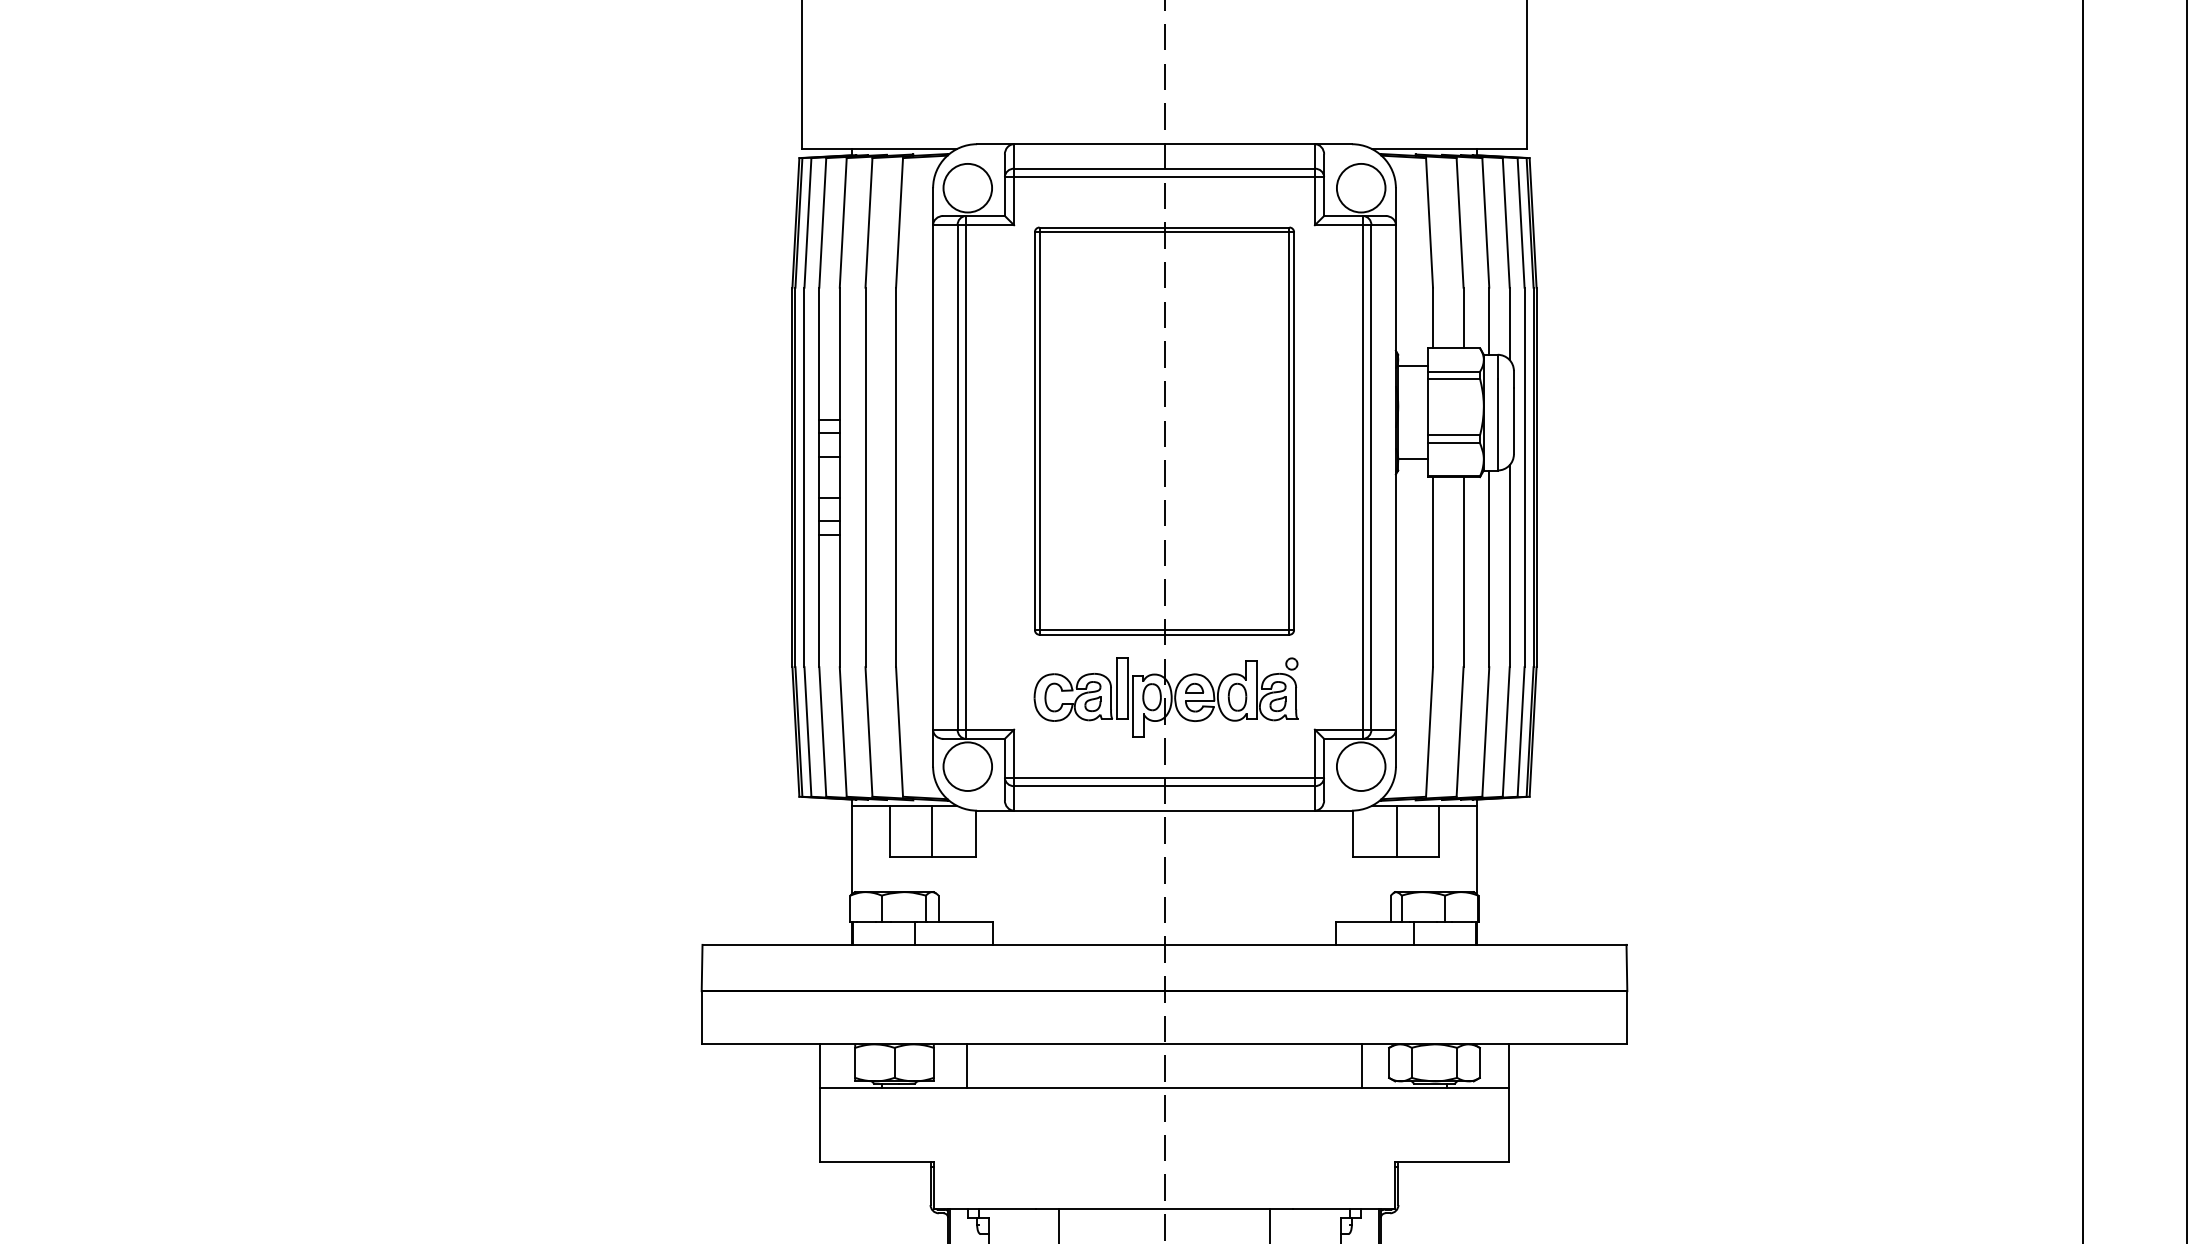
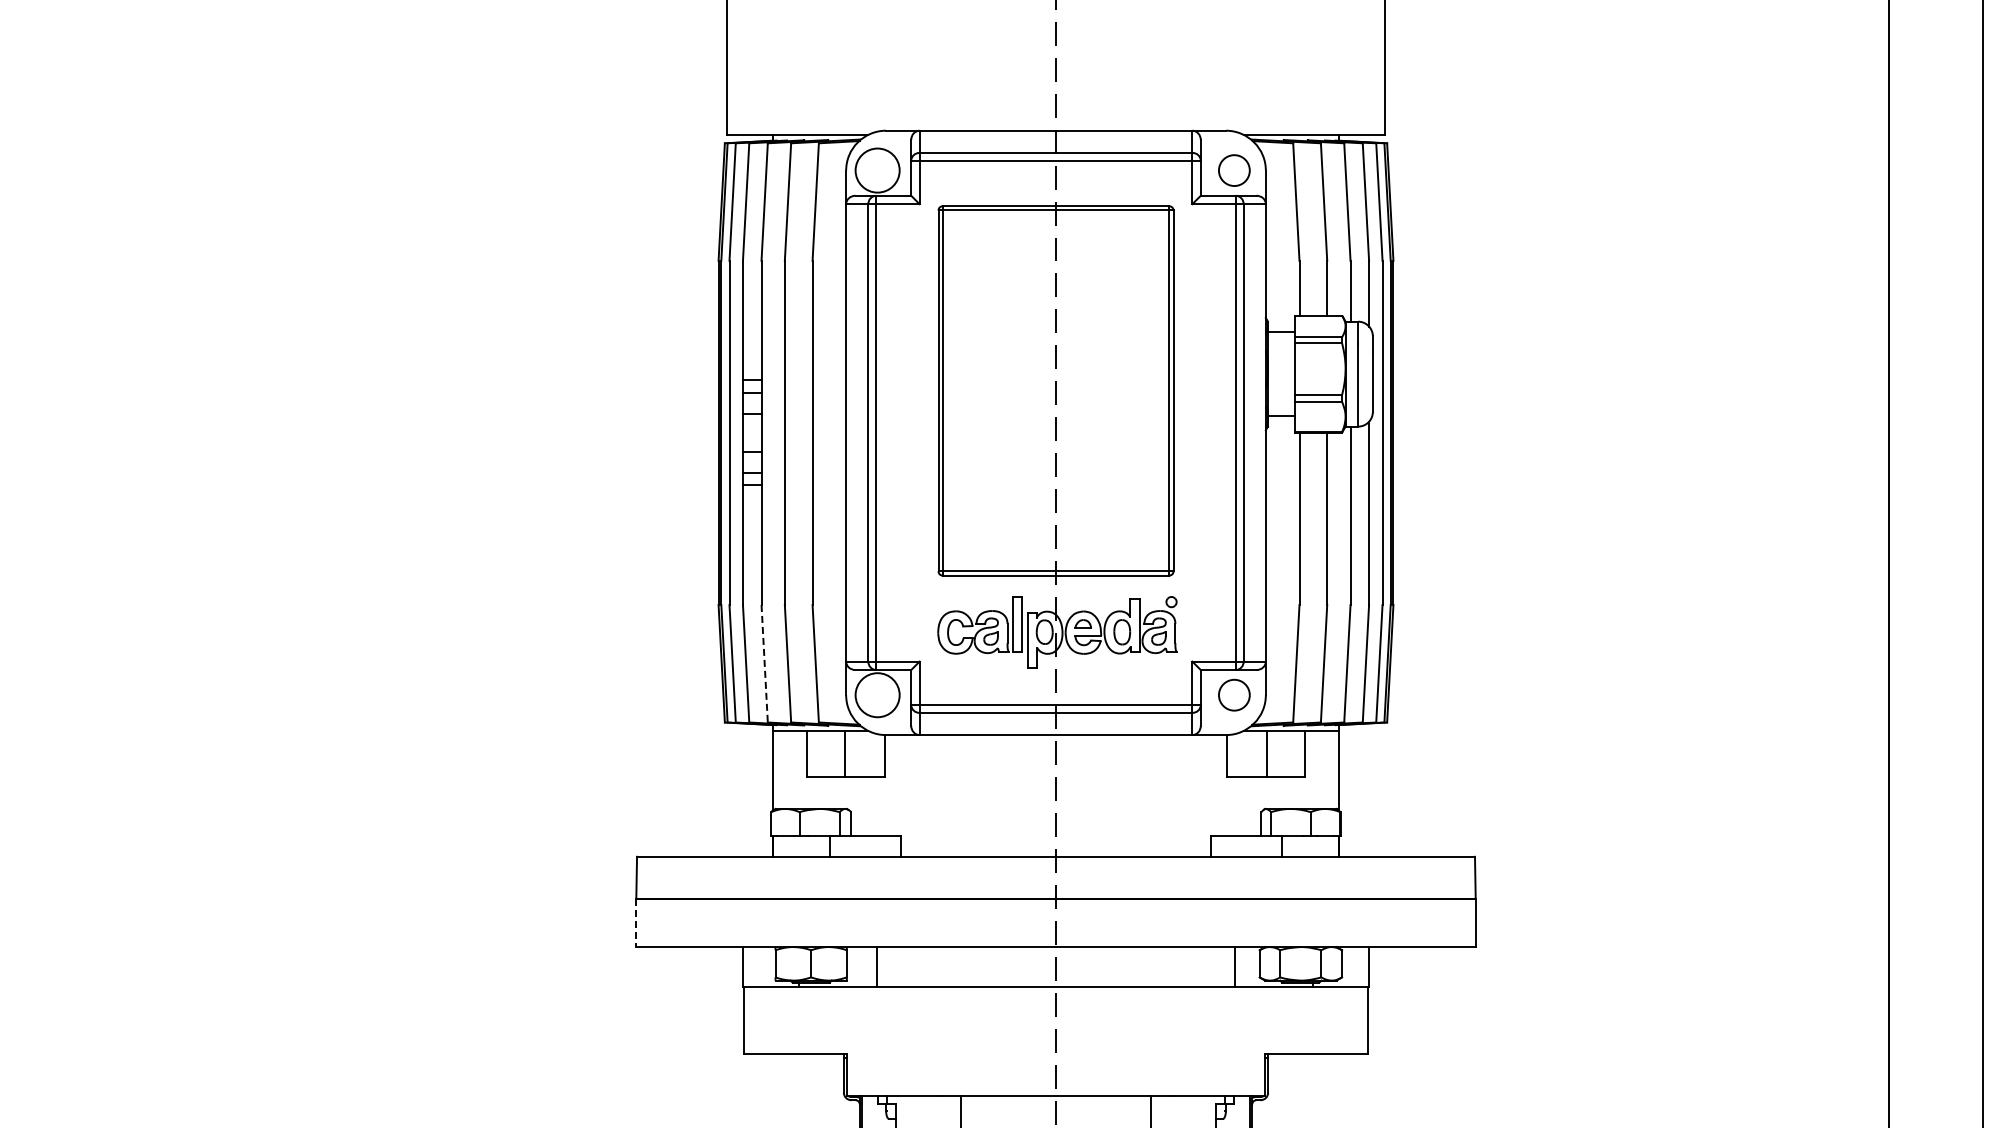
circle: (1361, 188) -> (1234, 170), size x0.7
line: (843, 731) -> (764, 663), solid -> dashed
circle: (1361, 767) -> (1234, 695), size x0.7
line: (701, 1018) -> (636, 923), solid -> dashed

